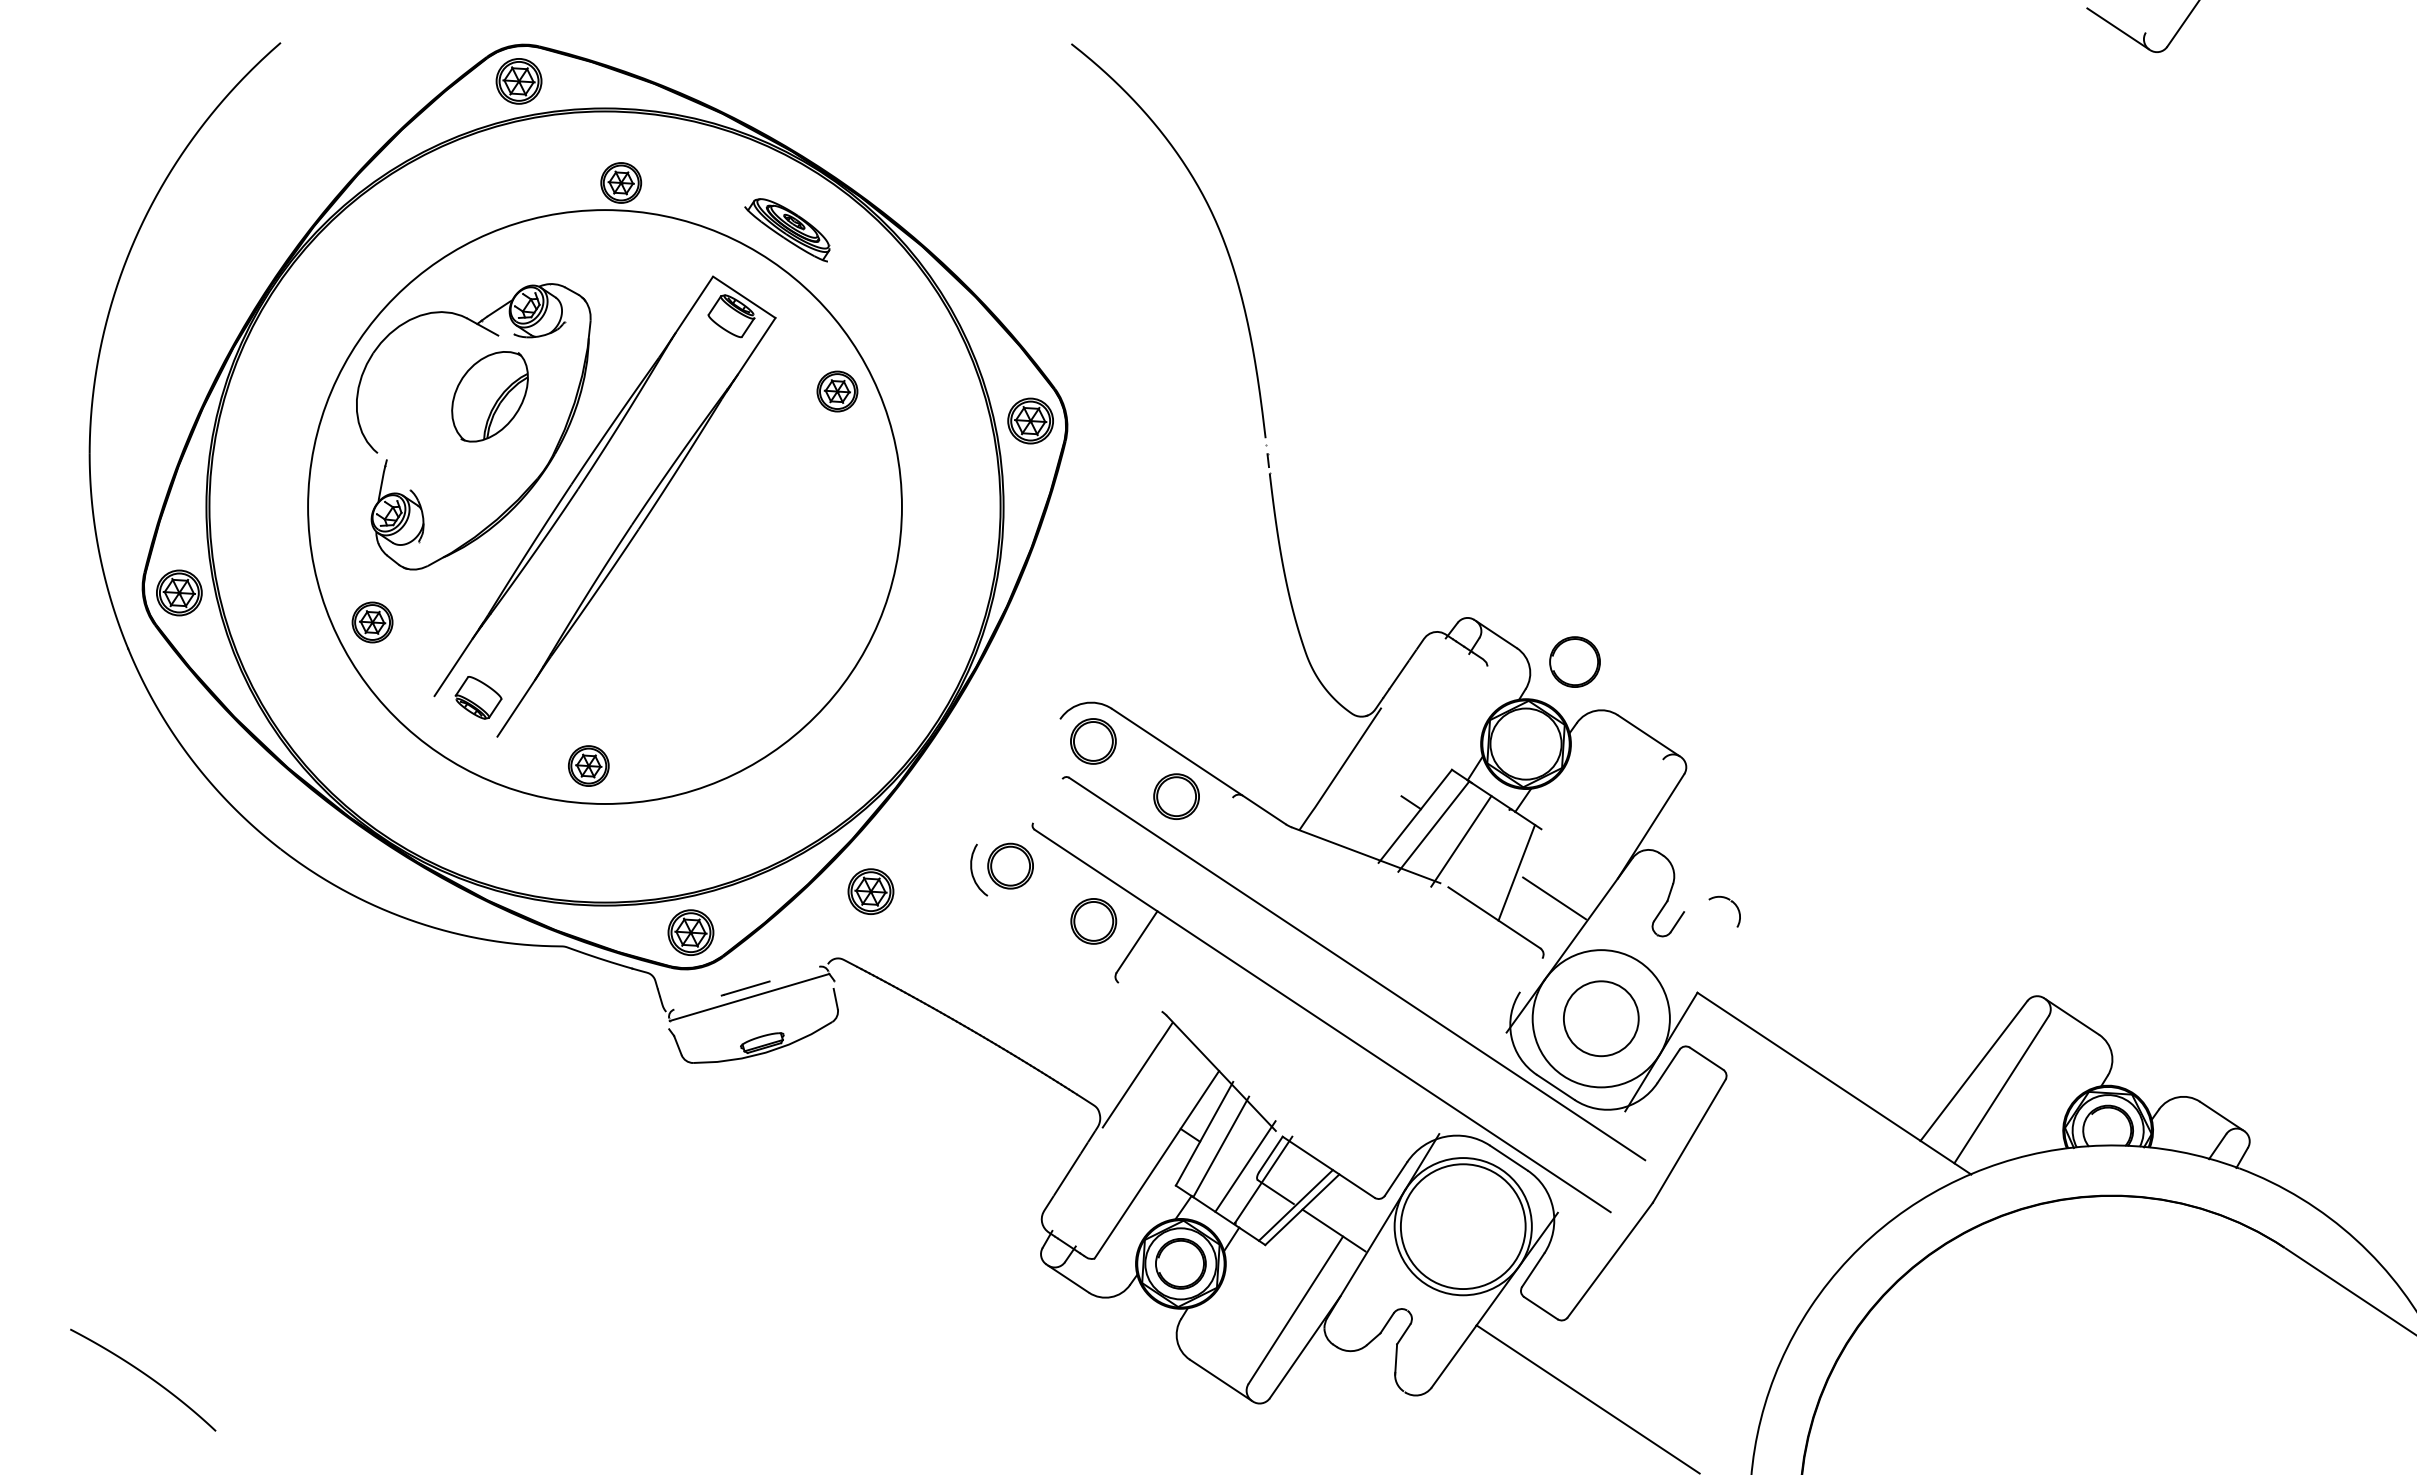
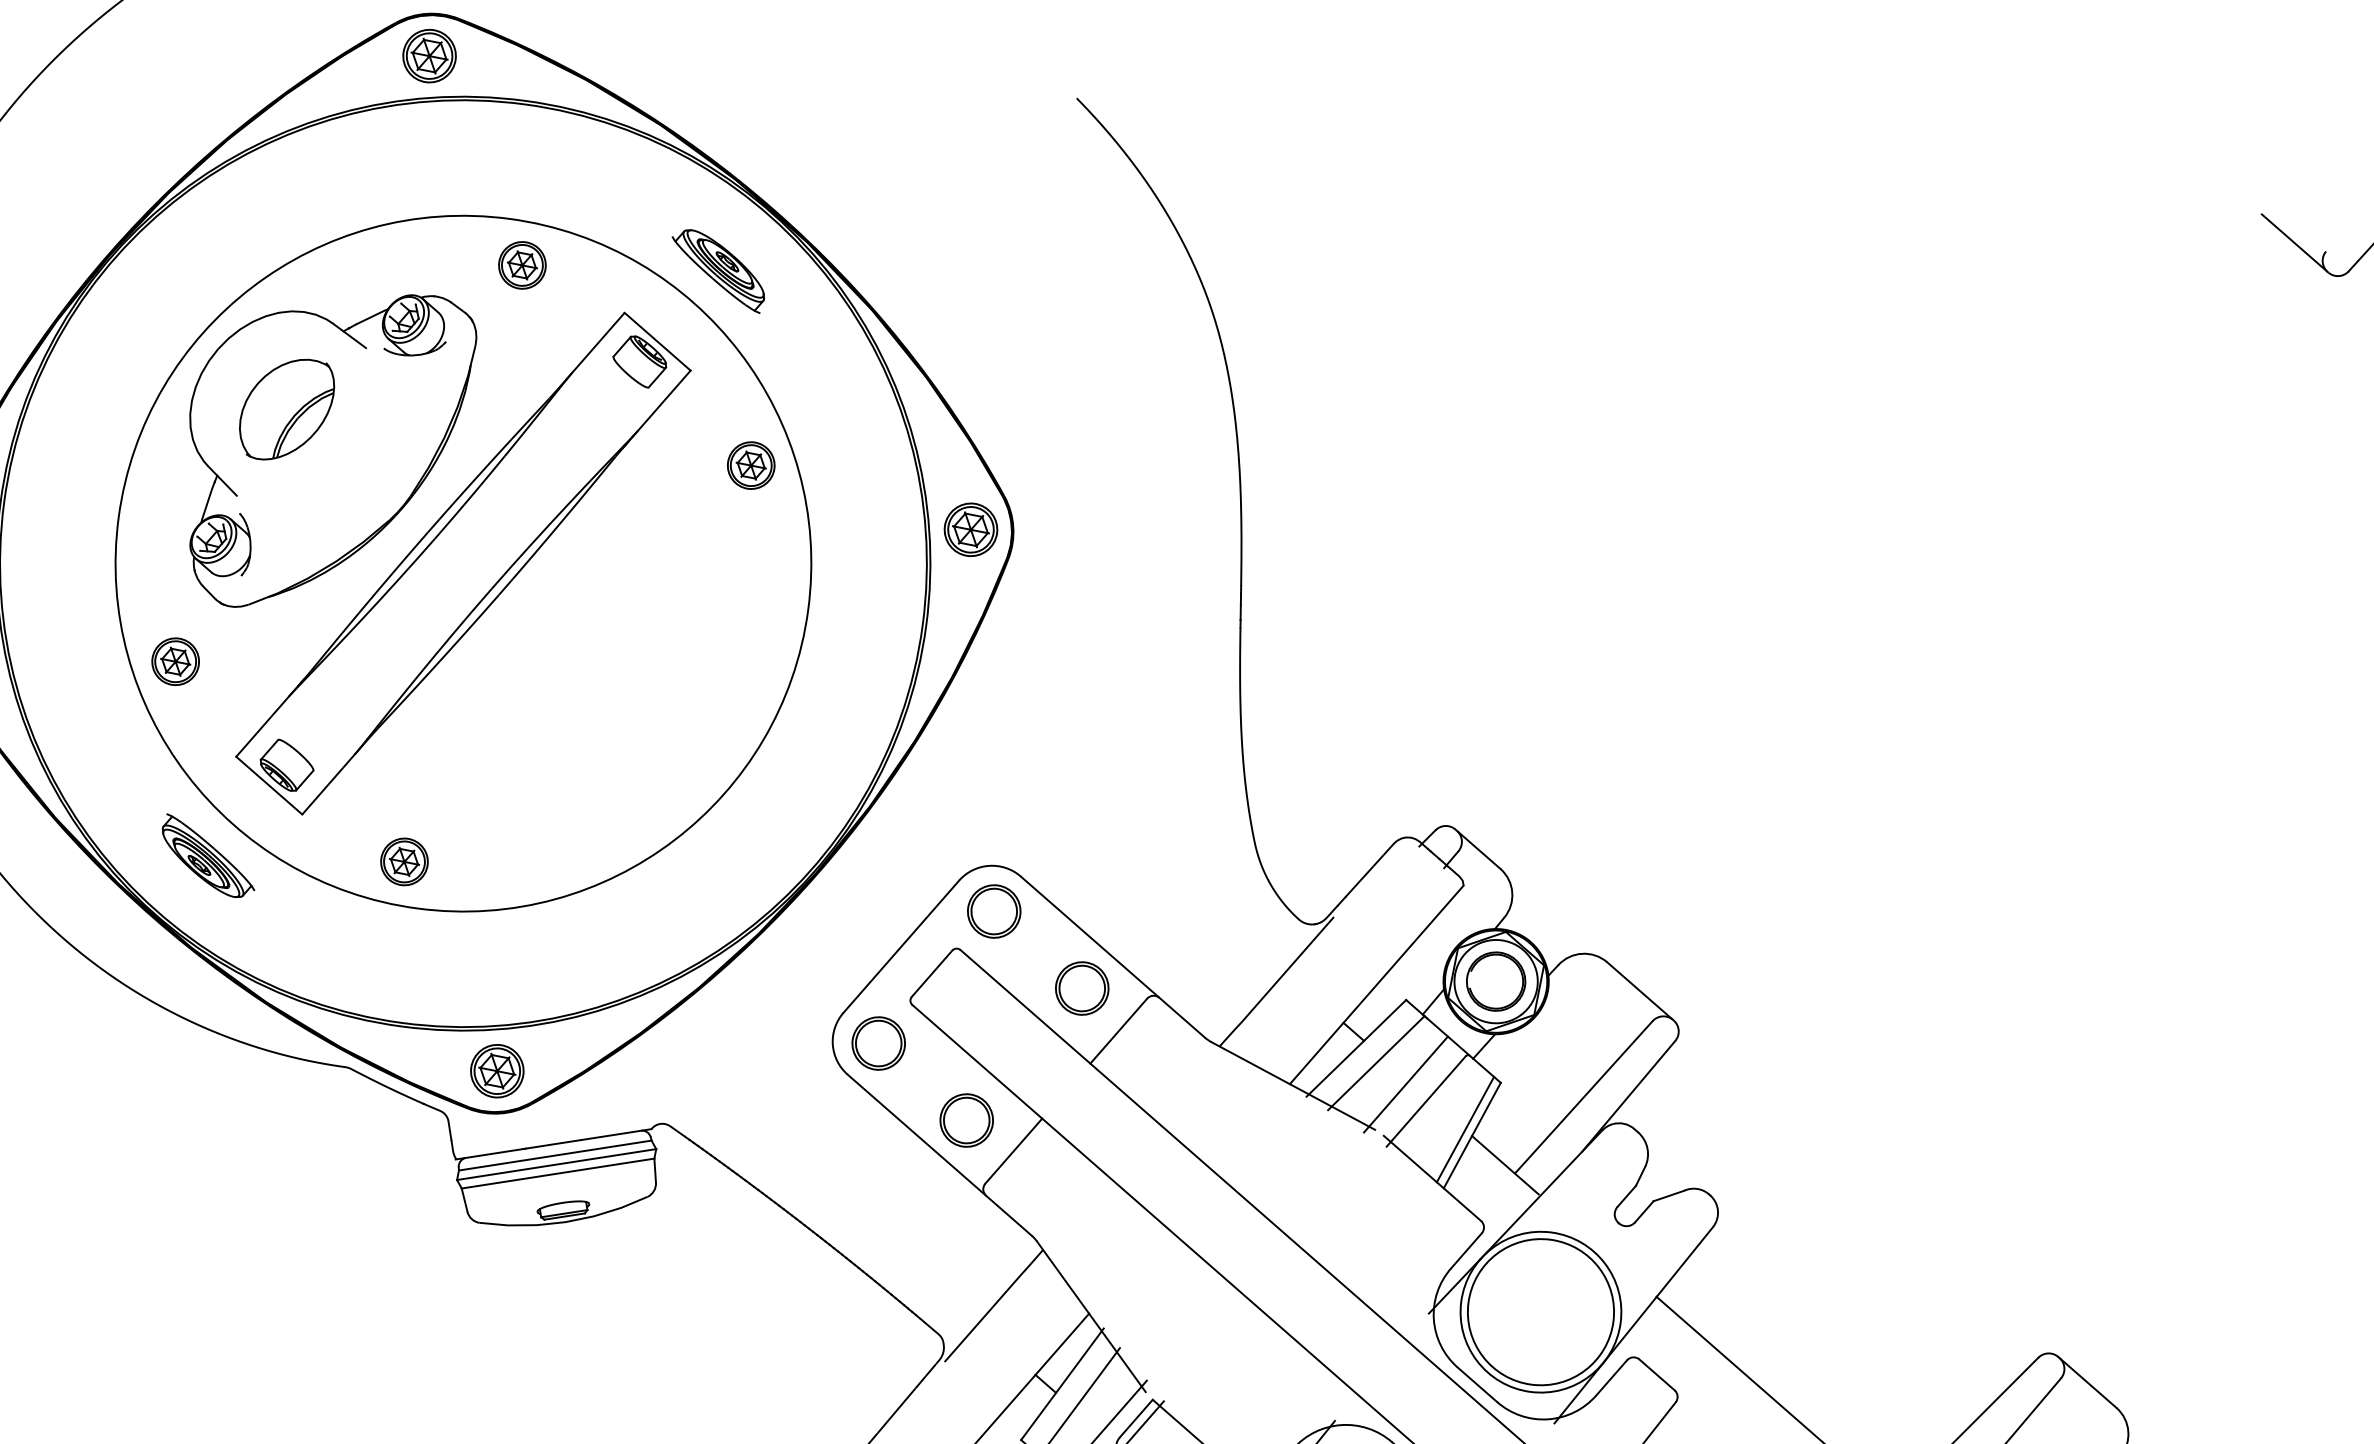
part: (621, 182) -> (522, 264), moved
part: (489, 396) -> (286, 409), moved
line: (391, 464) -> (222, 481), added
part: (1574, 661) -> (1495, 980), moved
line: (465, 716) -> (269, 785), added
line: (1425, 760) -> (1376, 985), added
line: (1018, 781) -> (901, 946), added
part: (422, 783) -> (208, 856), added
line: (1047, 800) -> (931, 972), added
line: (1211, 828) -> (1117, 1030), added
line: (1612, 831) -> (1582, 1096), added
line: (1480, 853) -> (1426, 1101), added
line: (1523, 876) -> (1472, 1134), added
part: (870, 891) -> (712, 1051), removed
line: (1696, 905) -> (1669, 1195), added
line: (1074, 953) -> (939, 1154), added
line: (1717, 959) -> (1685, 1261), added
line: (798, 972) -> (615, 1134), added
line: (1531, 974) -> (1466, 1249), added
line: (693, 1003) -> (489, 1153), added
line: (751, 1004) -> (556, 1163), added
line: (753, 1011) -> (557, 1172), added
circle: (1600, 1018) -> (1540, 1311), size x1.67

